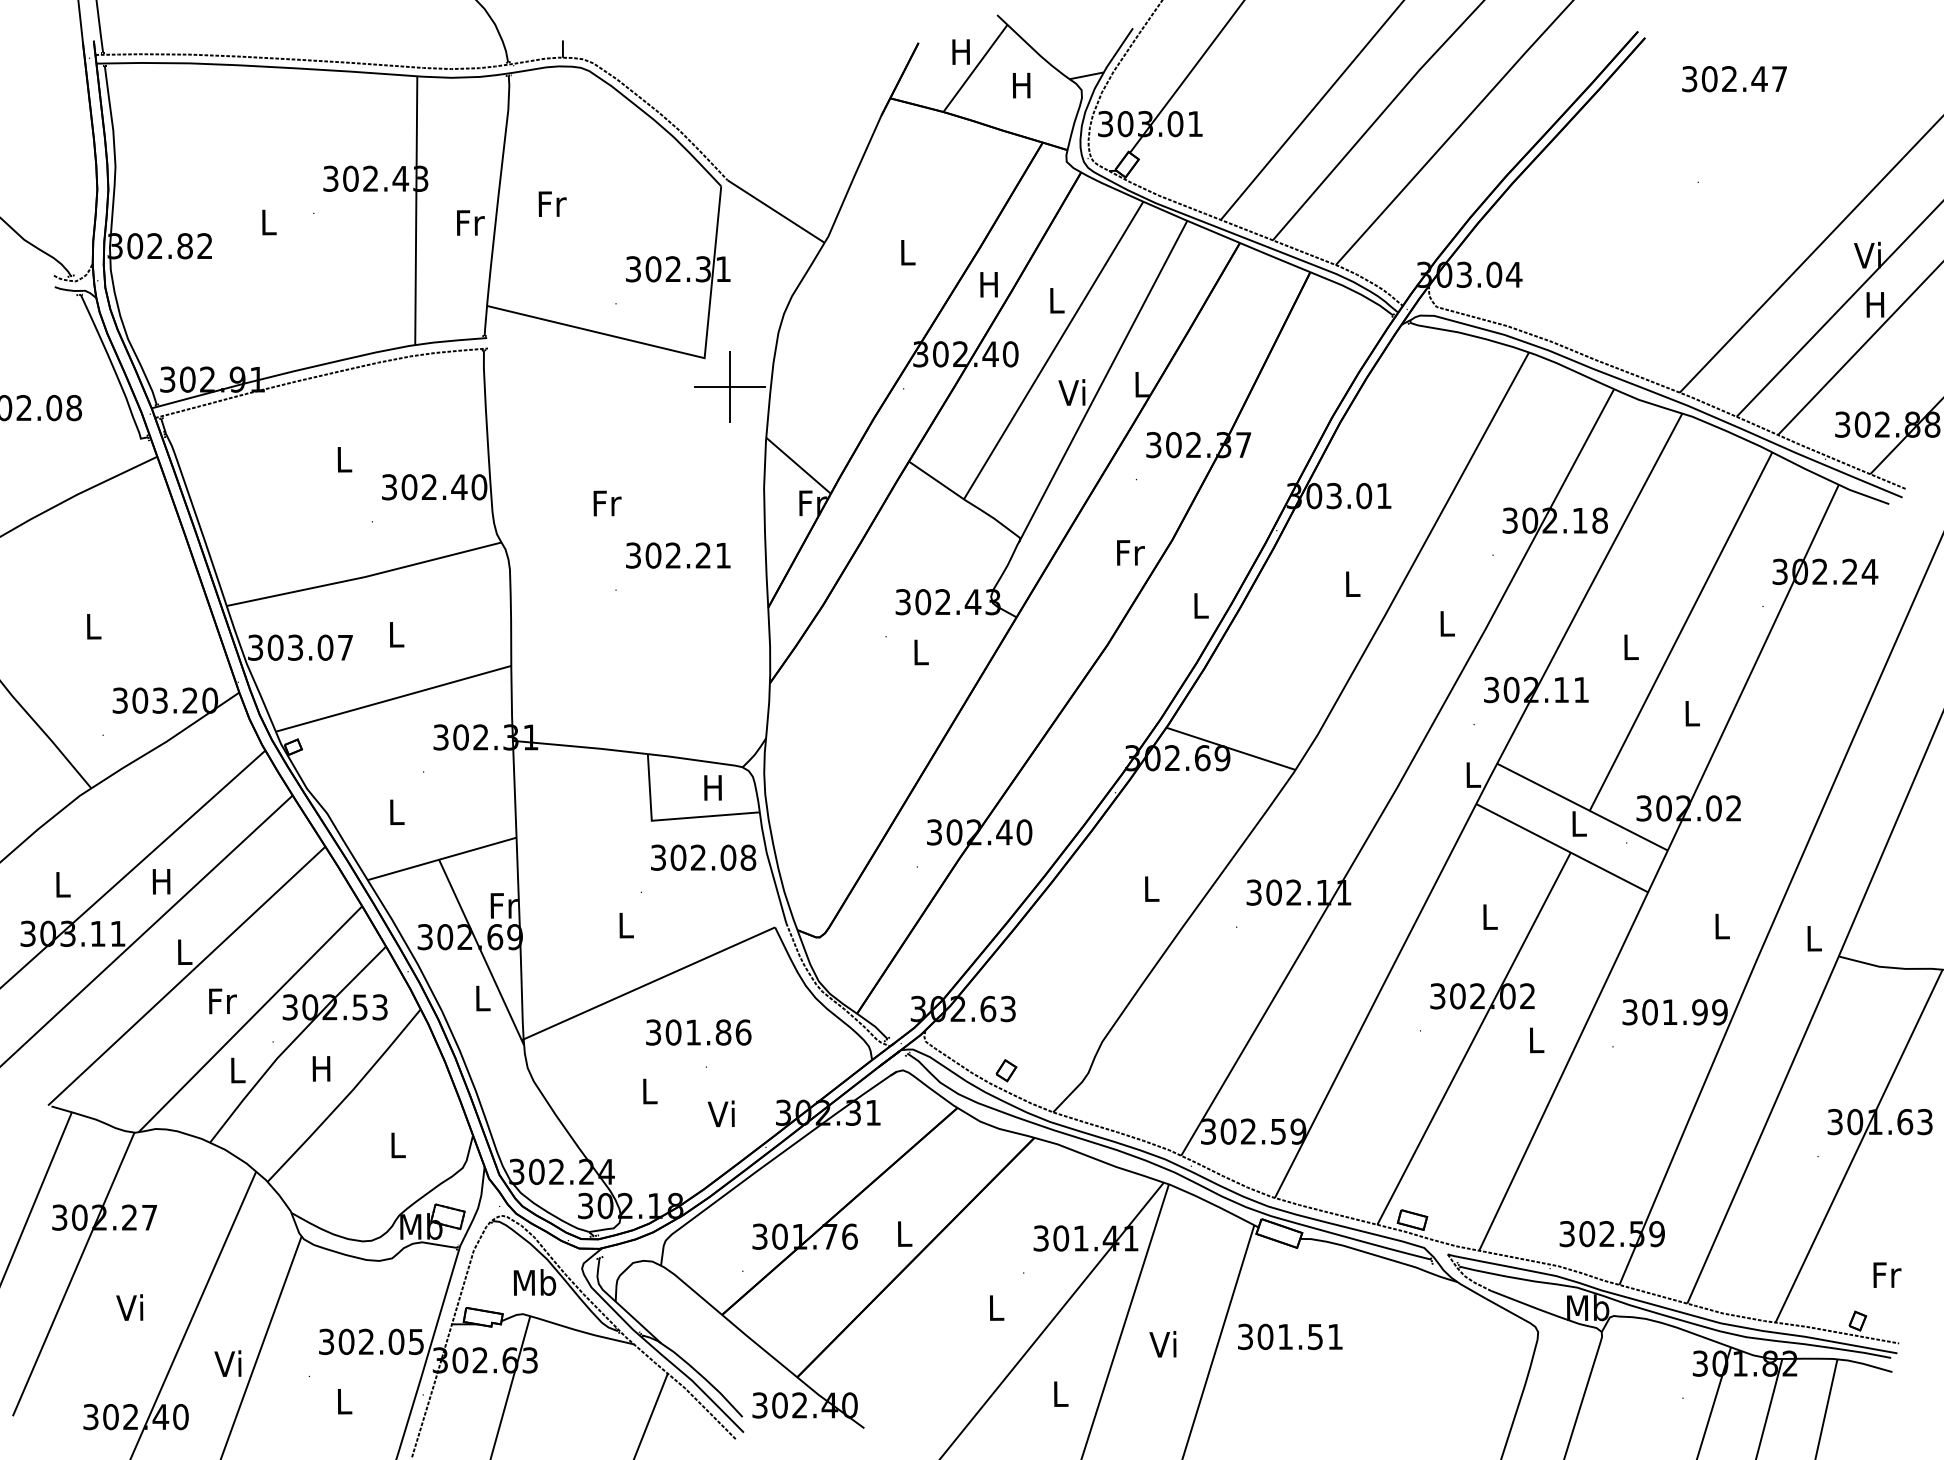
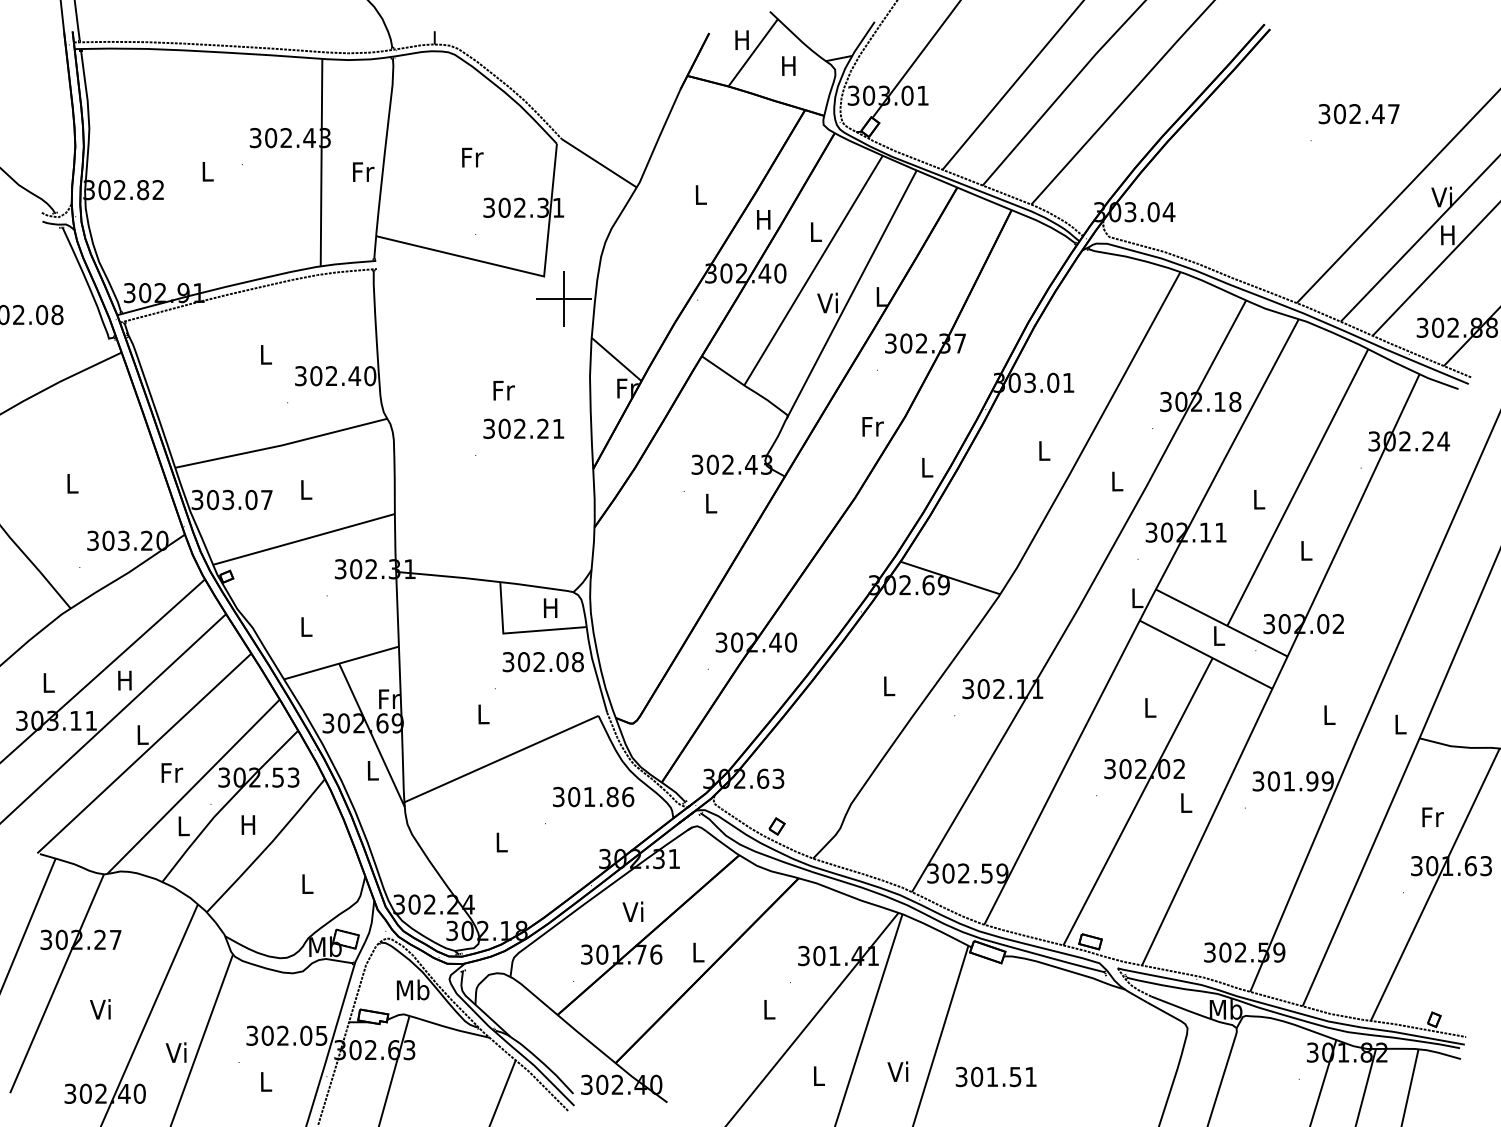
text: (1733, 79) -> (1358, 114), moved
text: (552, 204) -> (472, 157), moved
text: (606, 503) -> (503, 390), moved
text: (698, 1033) -> (593, 797), moved
text: (720, 1113) -> (632, 911), moved
text: (1886, 1275) -> (1432, 817), moved
text: (1289, 1336) -> (995, 1076), moved
text: (1162, 1344) -> (897, 1071), moved

